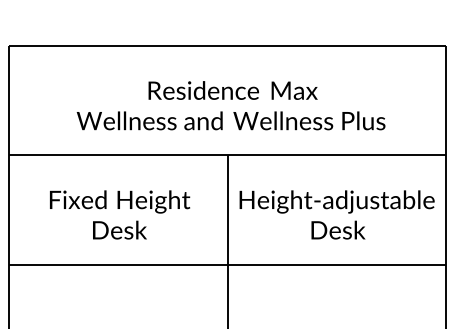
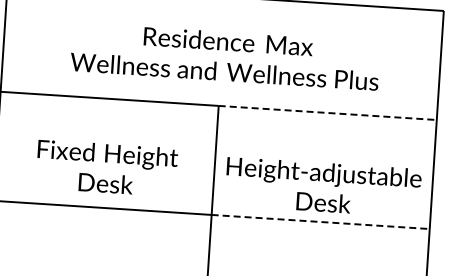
line: (337, 155) -> (328, 113), solid -> dashed
text: (120, 214) -> (107, 167), moved
text: (336, 214) -> (322, 186), moved
line: (337, 264) -> (321, 221), solid -> dashed

